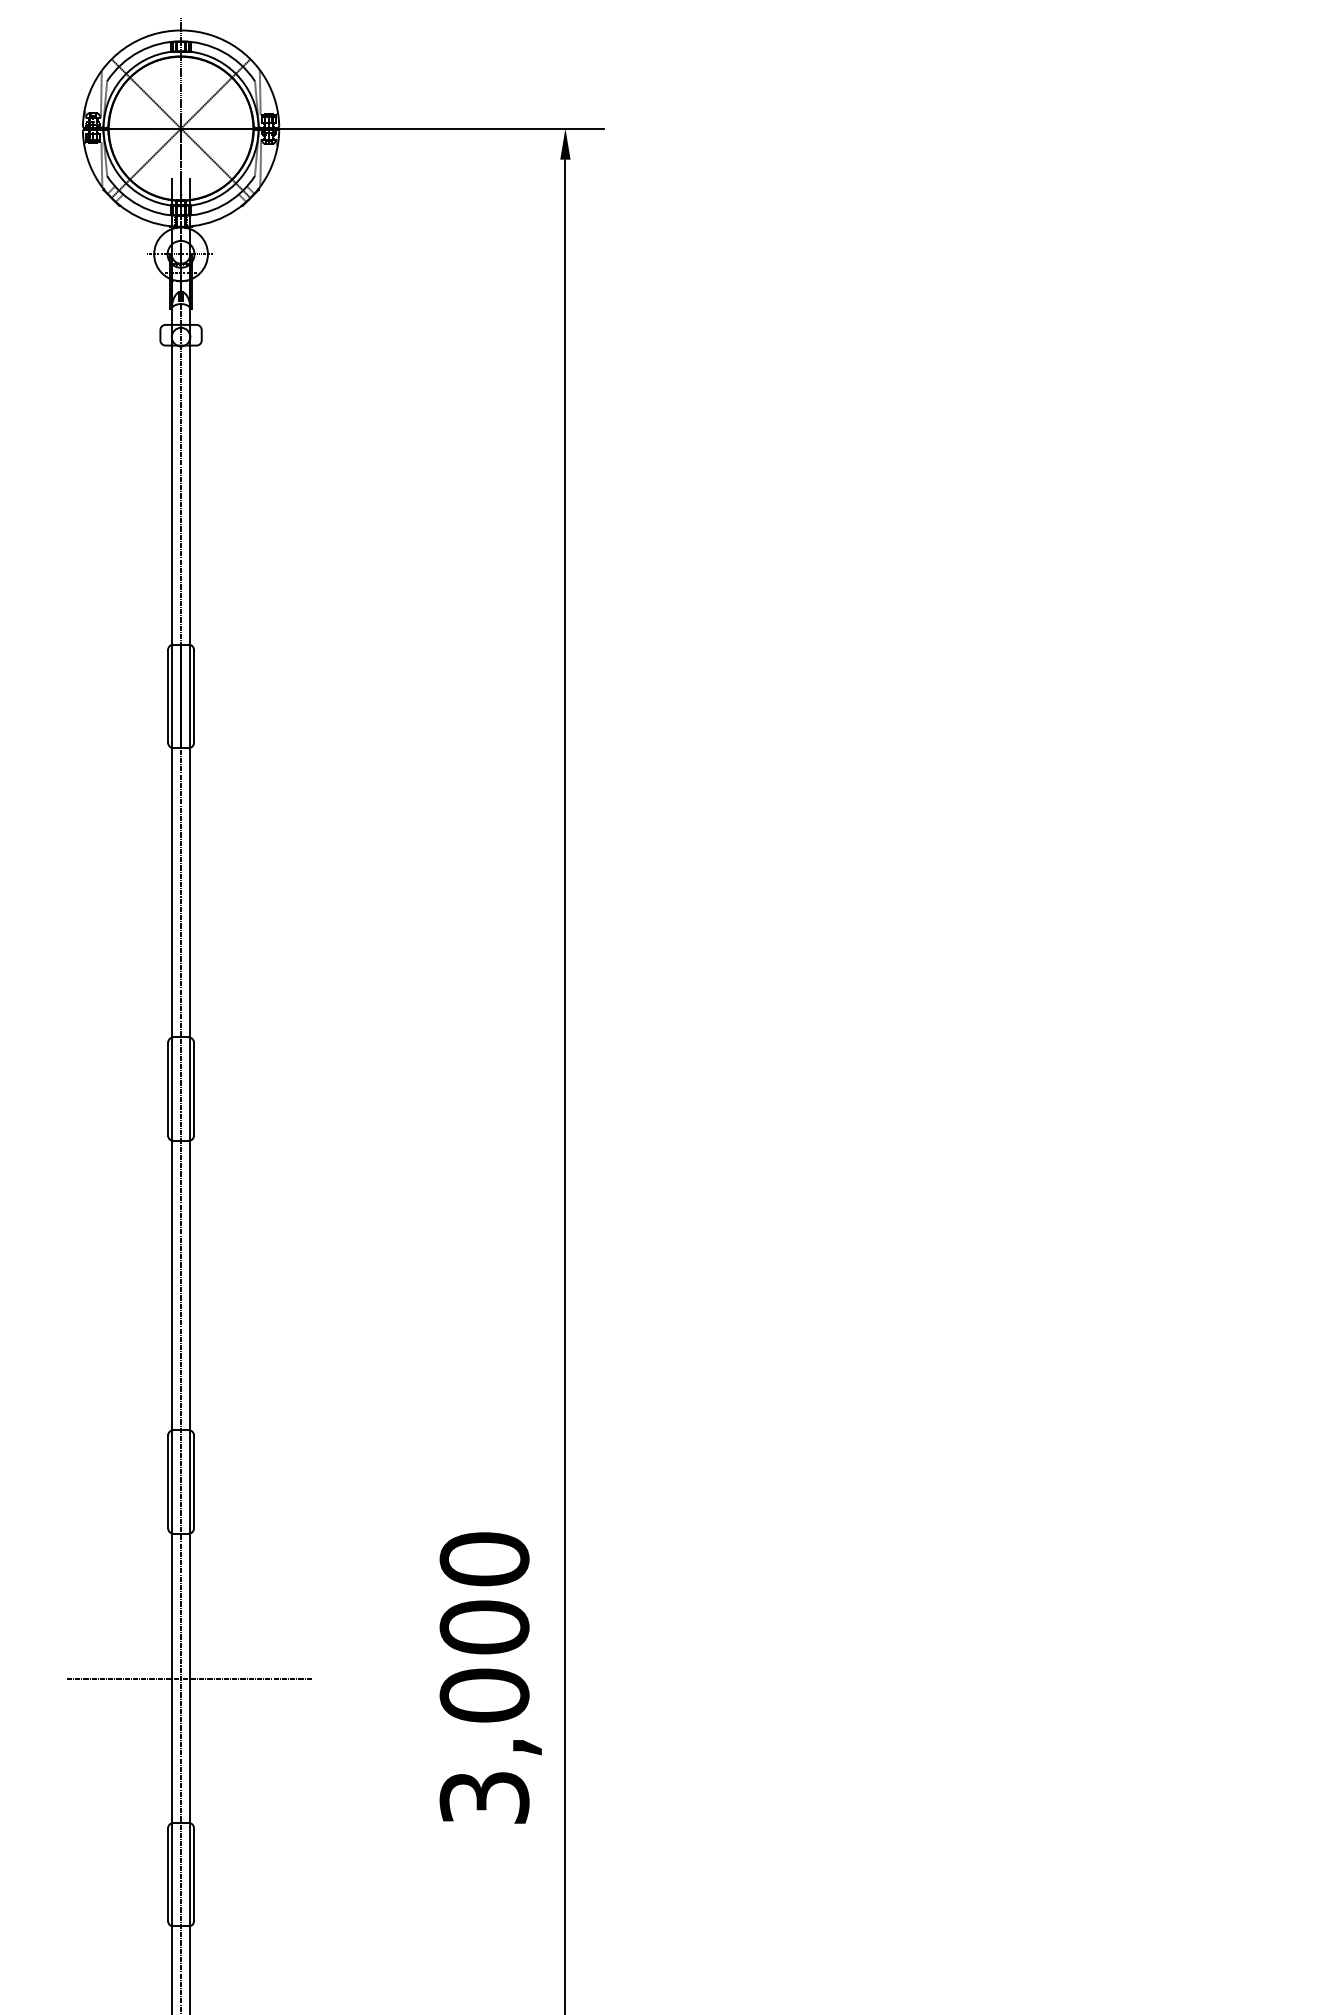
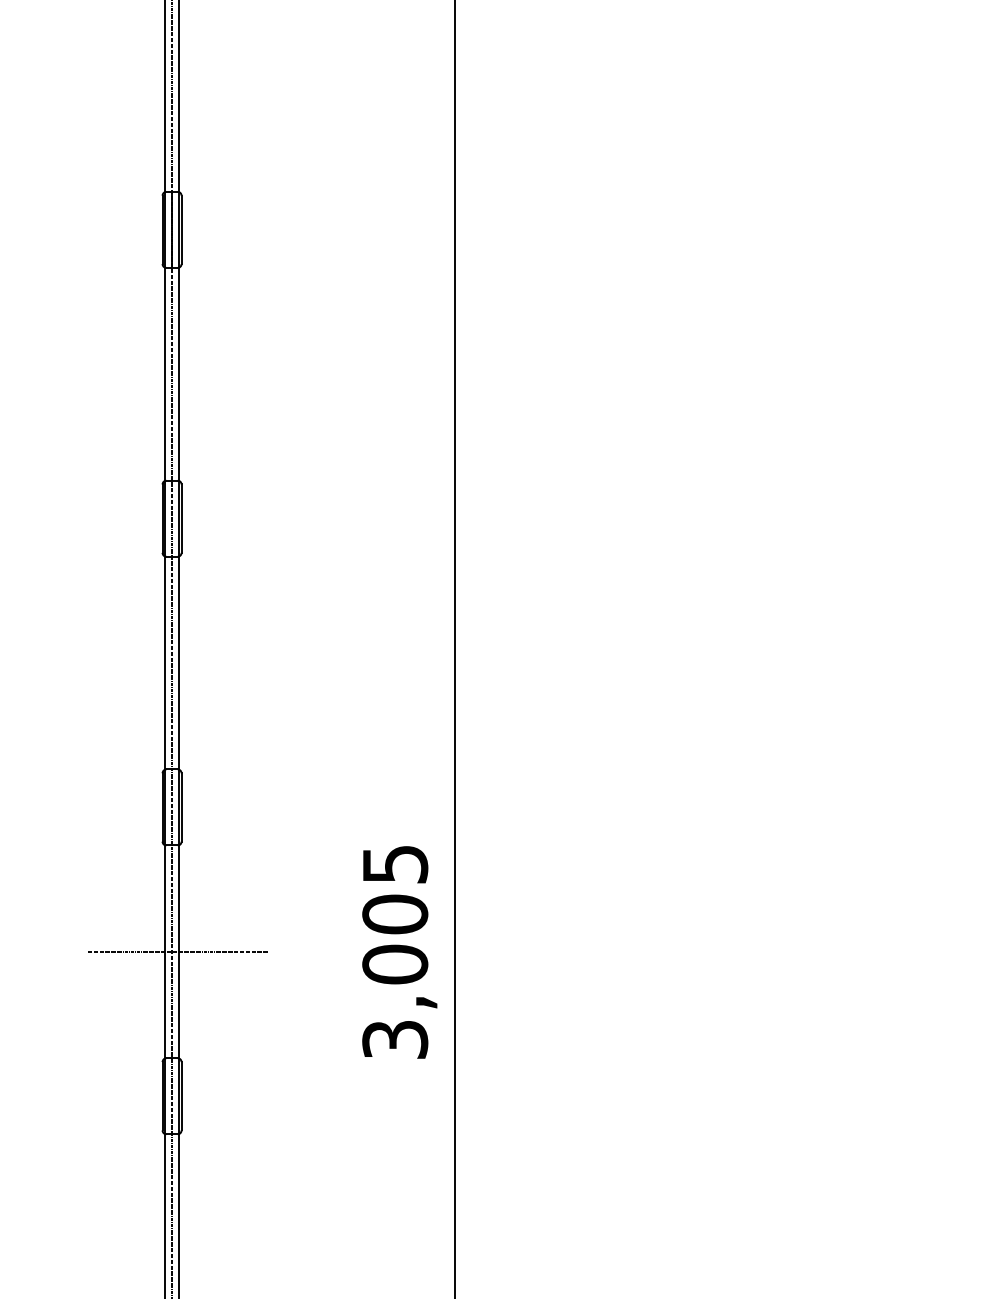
text: (484, 1559) -> (395, 864), 3,000 -> 3,005

